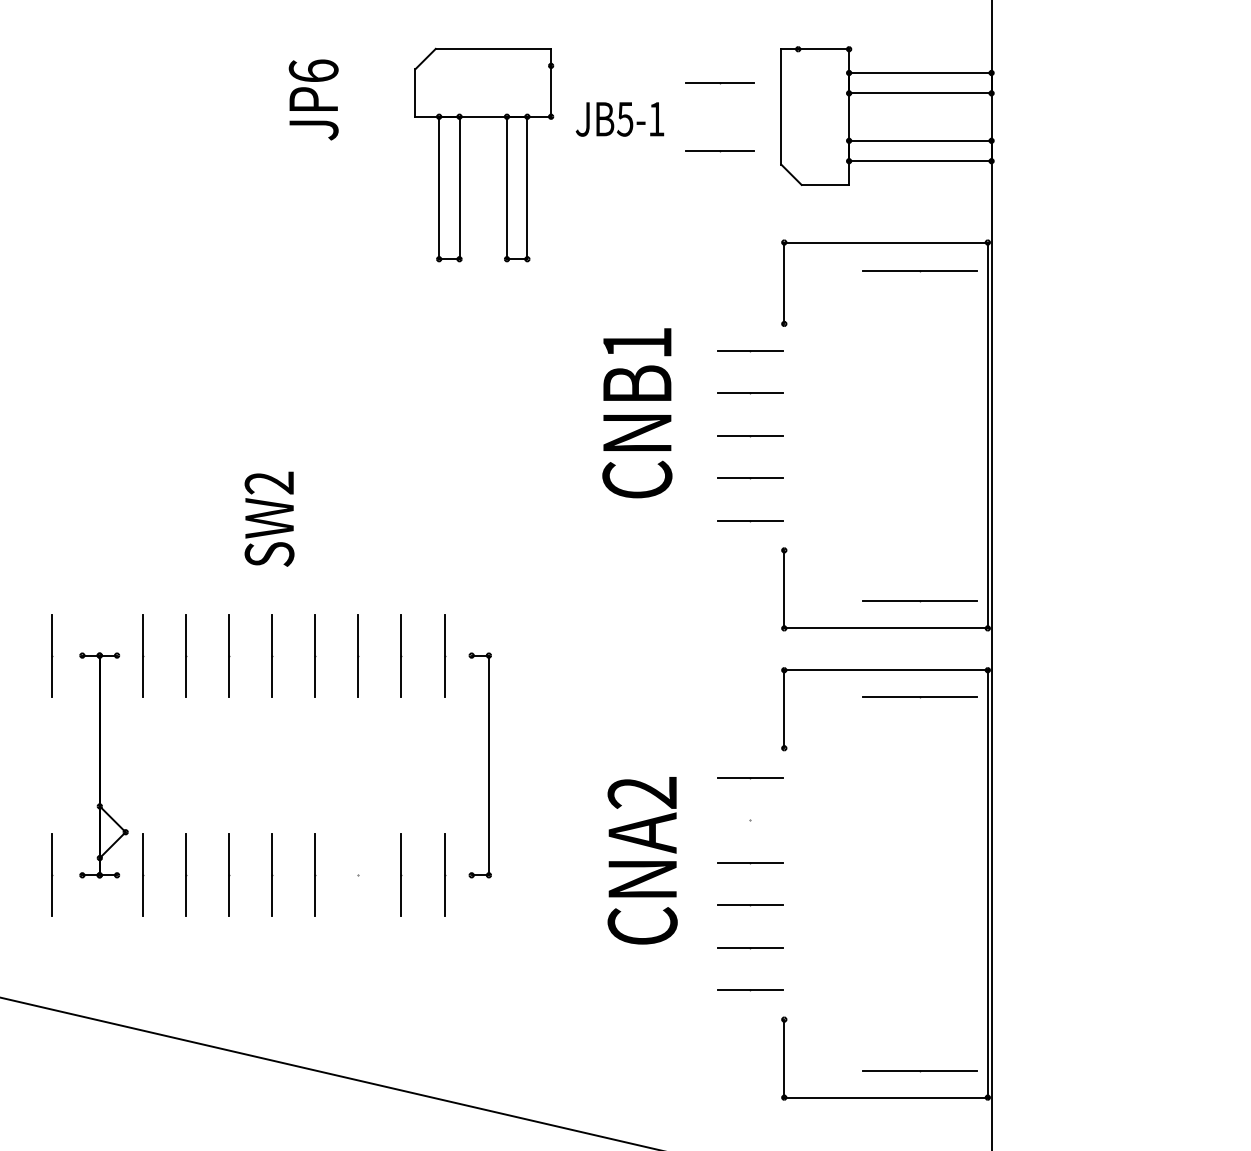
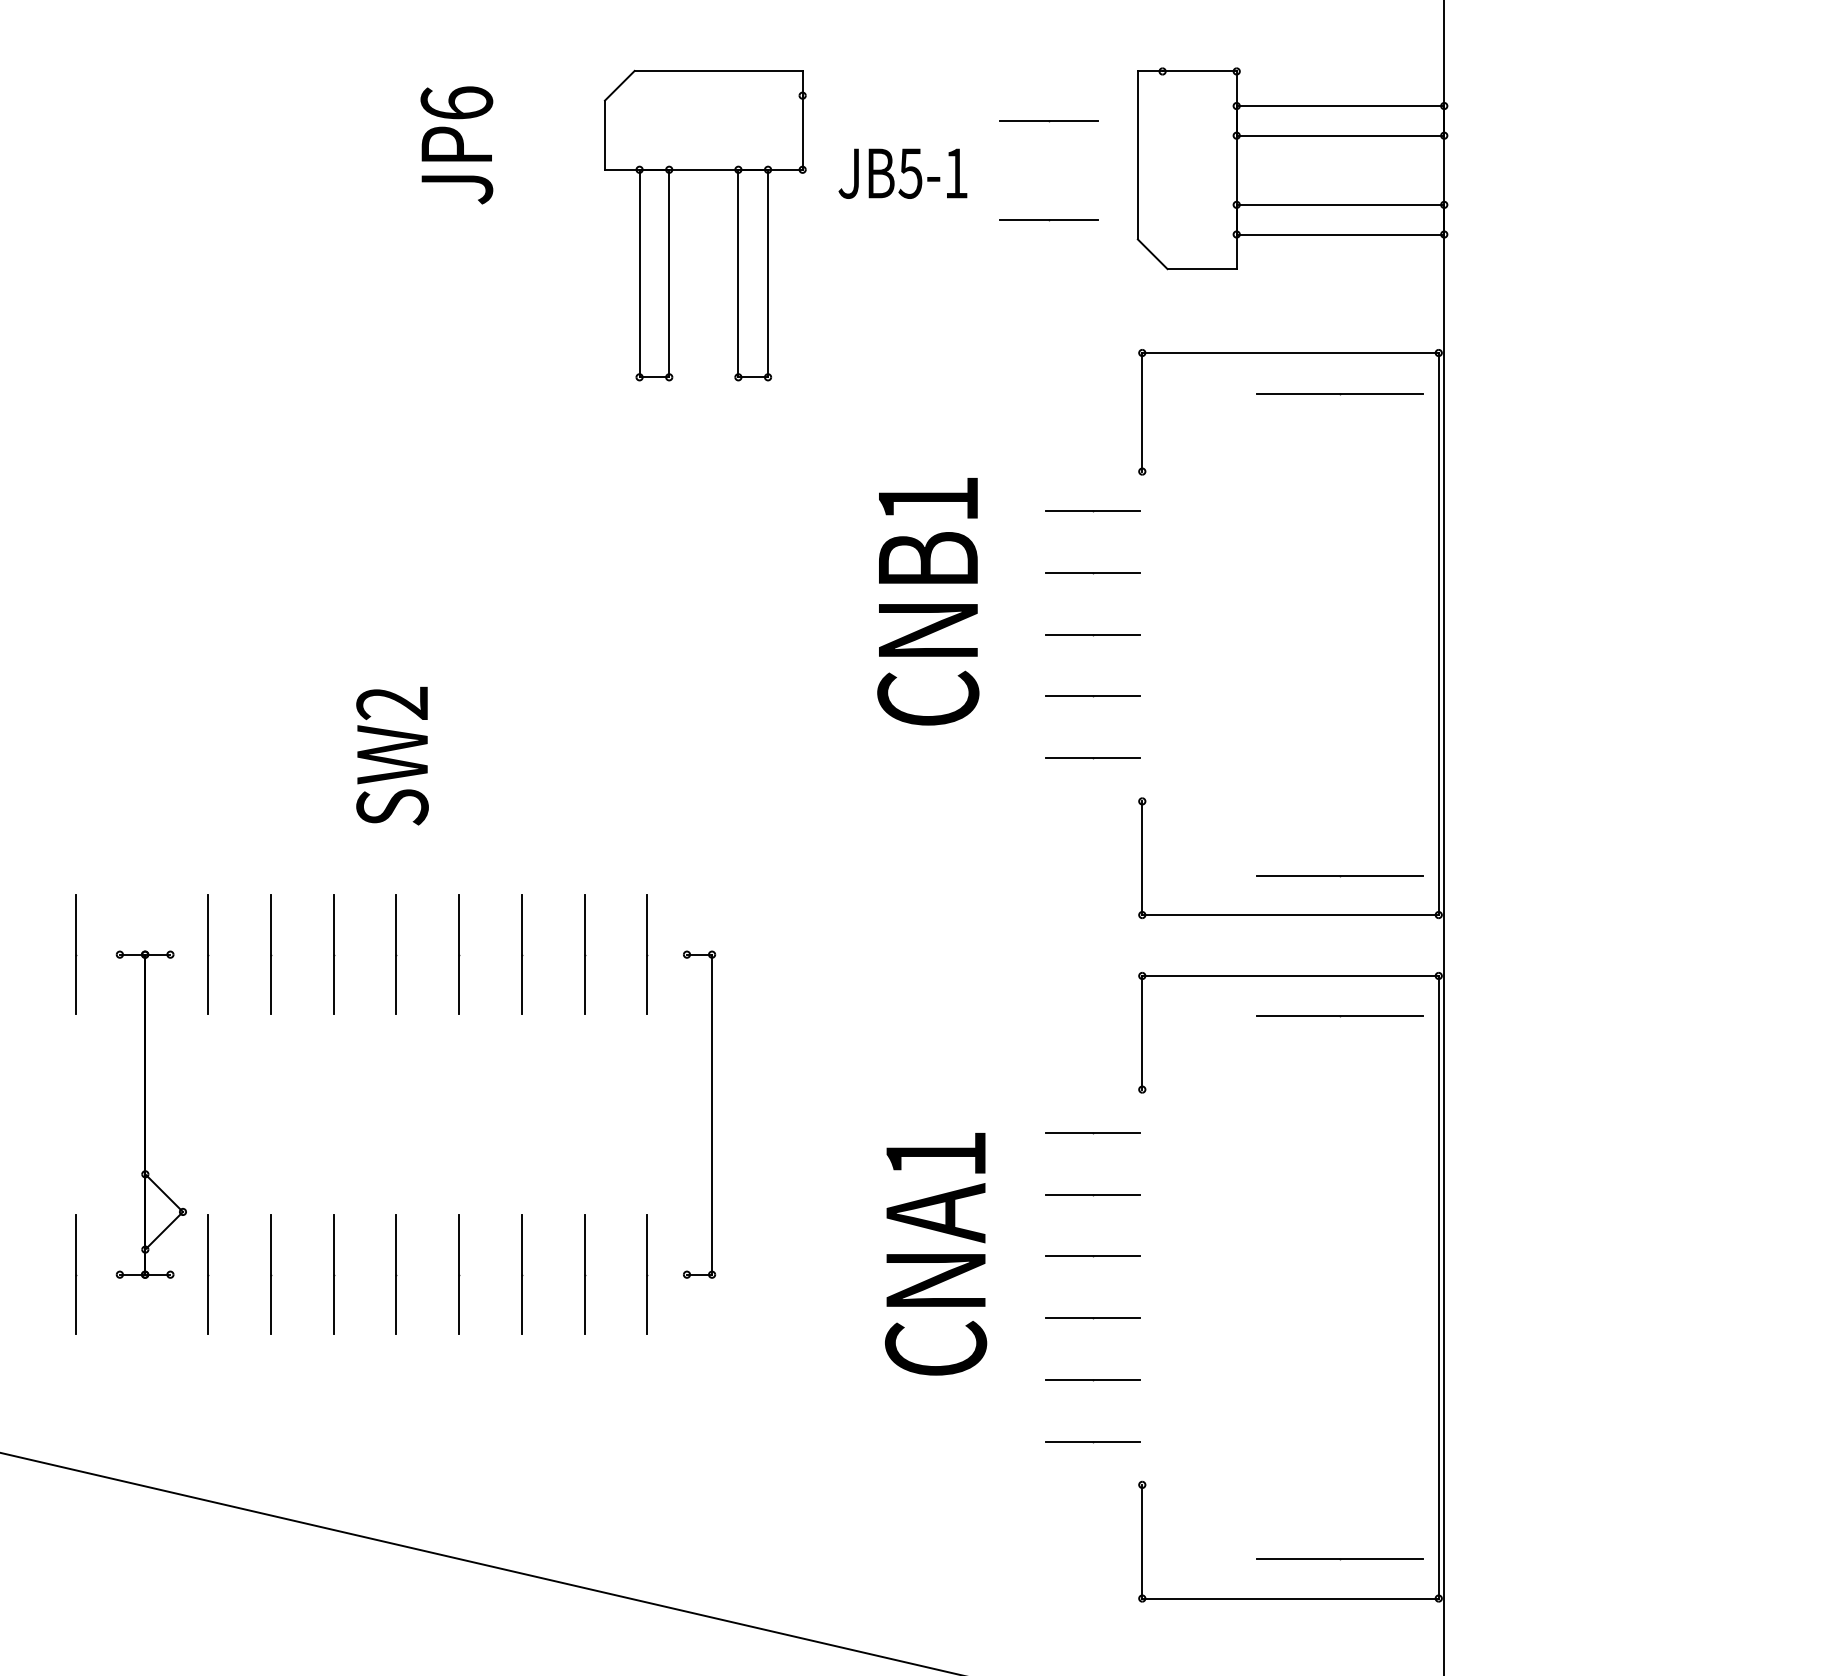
text: (641, 792) -> (934, 1154), CNA2 -> CNA1
line: (750, 820) -> (1093, 1194), added
line: (358, 875) -> (522, 1274), added

